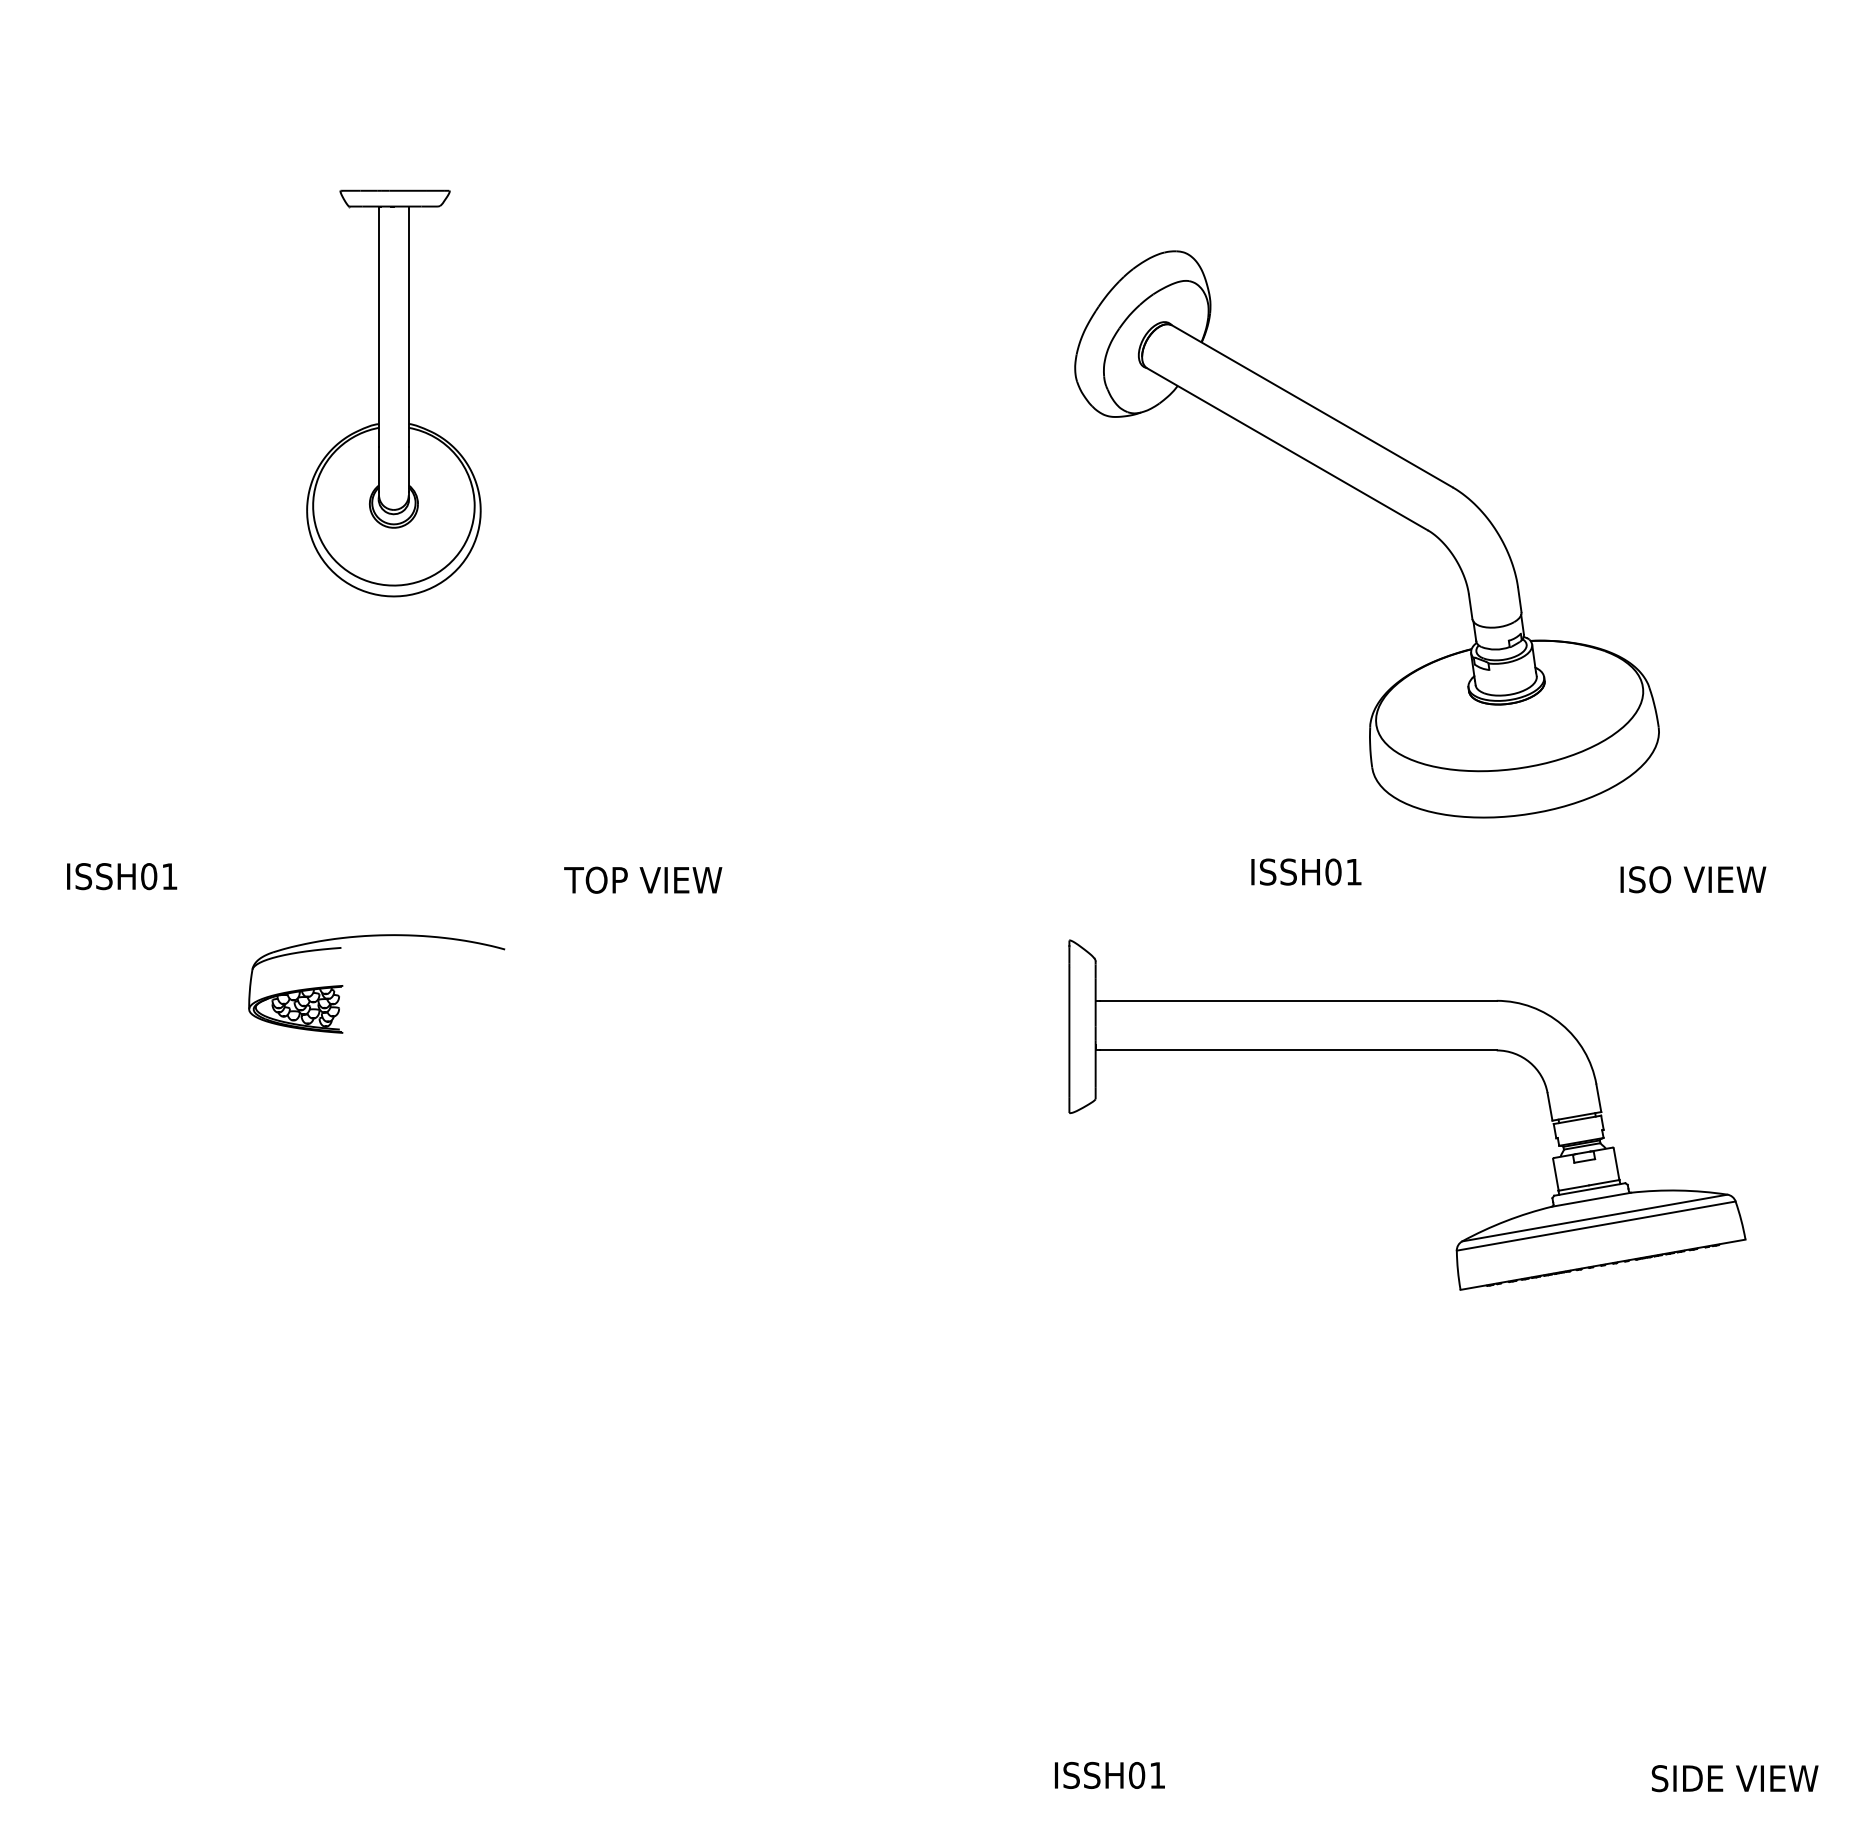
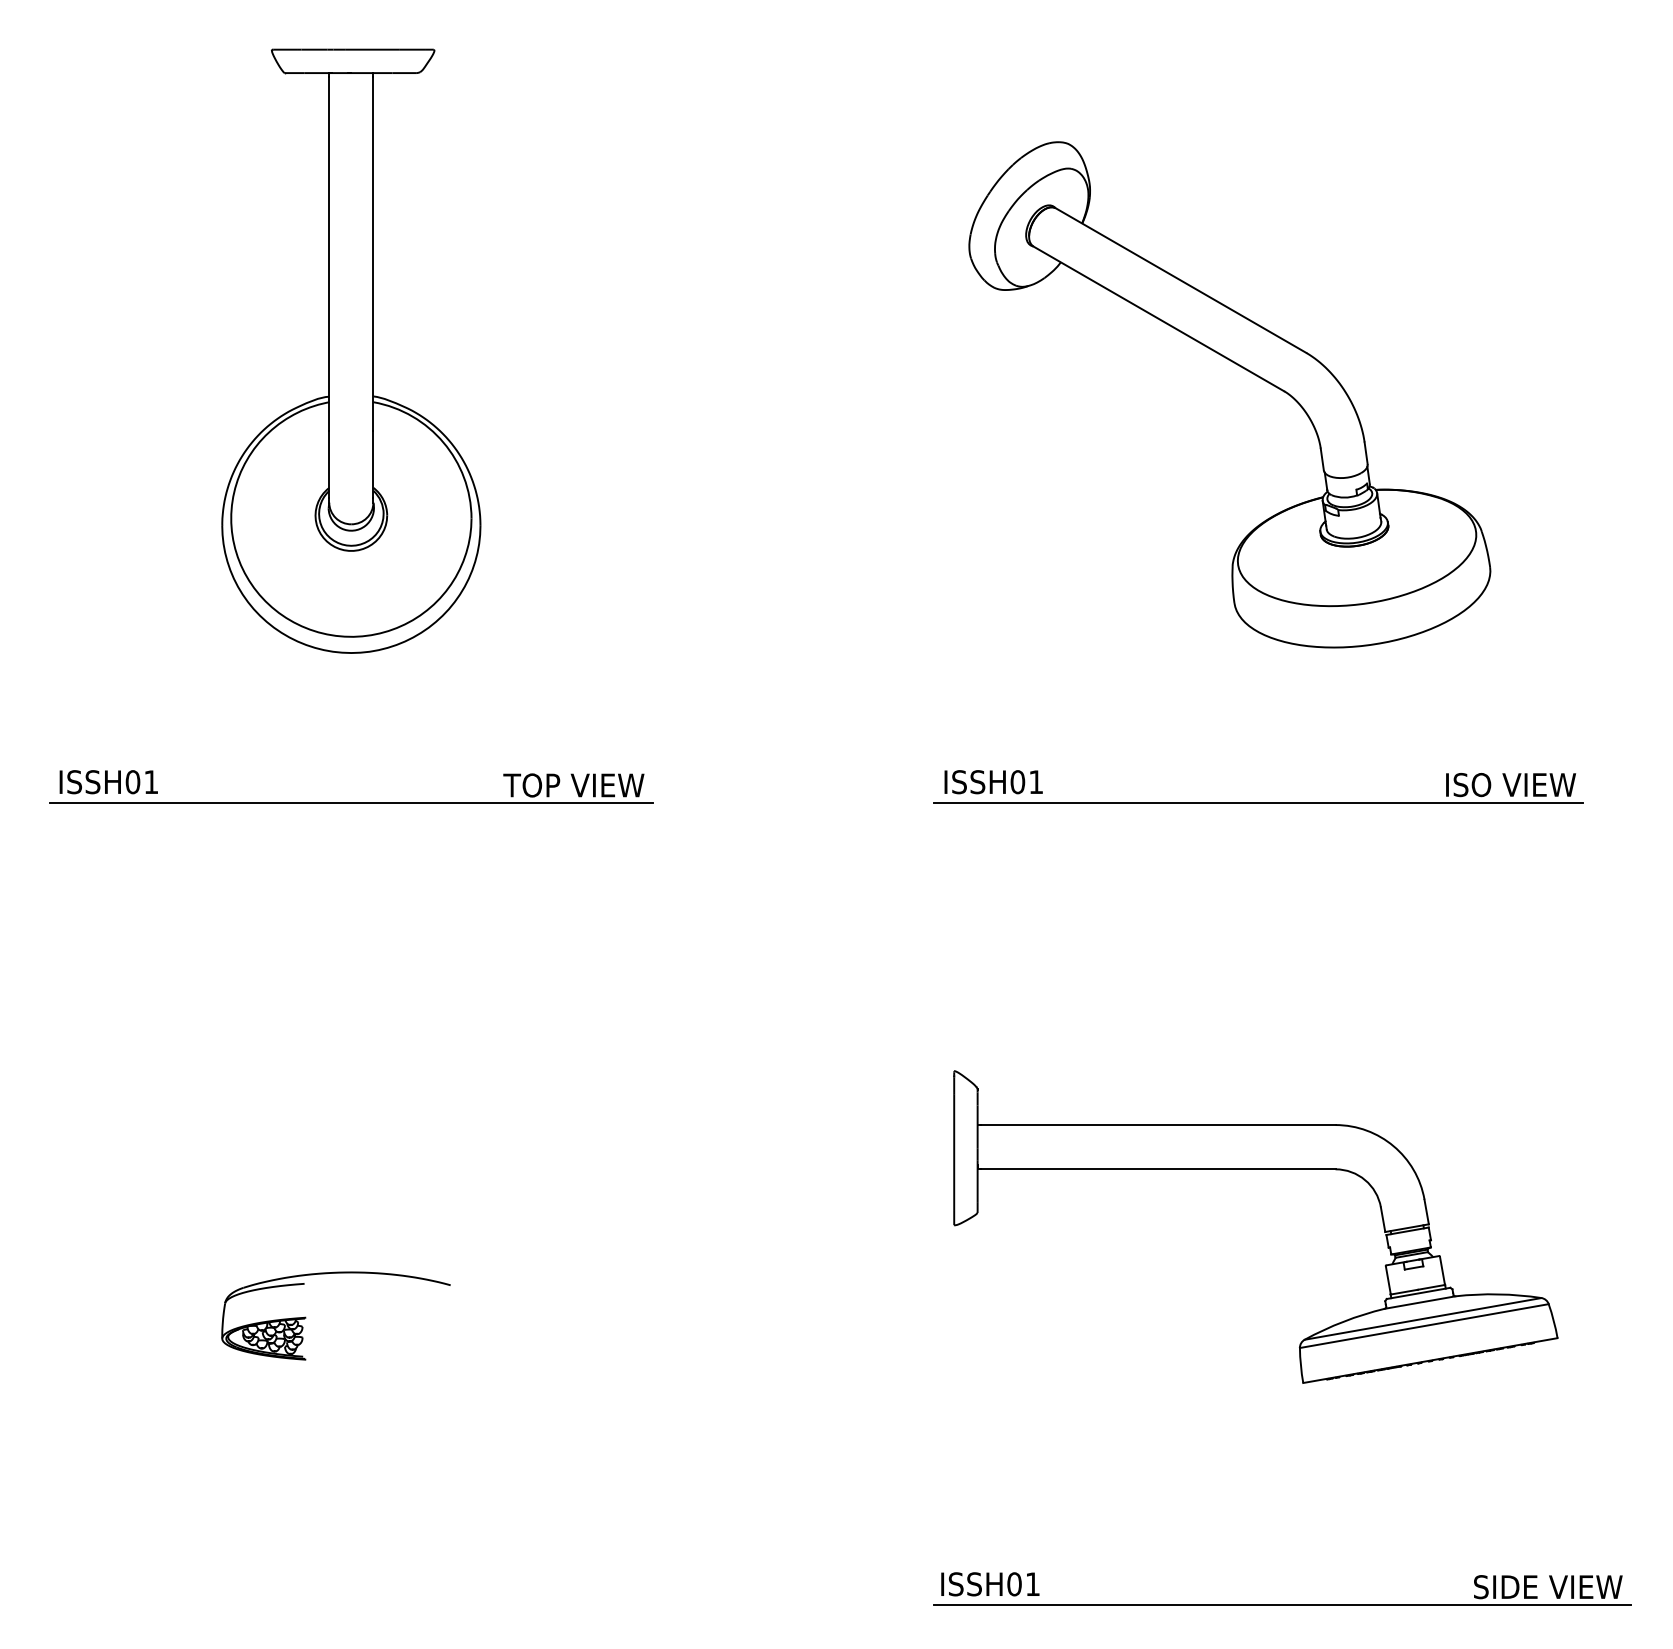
part: (394, 392) -> (351, 350), size x1.67
part: (1381, 504) -> (1242, 368), moved
text: (1306, 872) -> (993, 782), moved
line: (394, 899) -> (351, 802), added
line: (1410, 899) -> (1258, 802), added
part: (343, 985) -> (306, 1317), moved
part: (1407, 1050) -> (1255, 1169), moved
line: (1437, 1798) -> (1282, 1604), added

